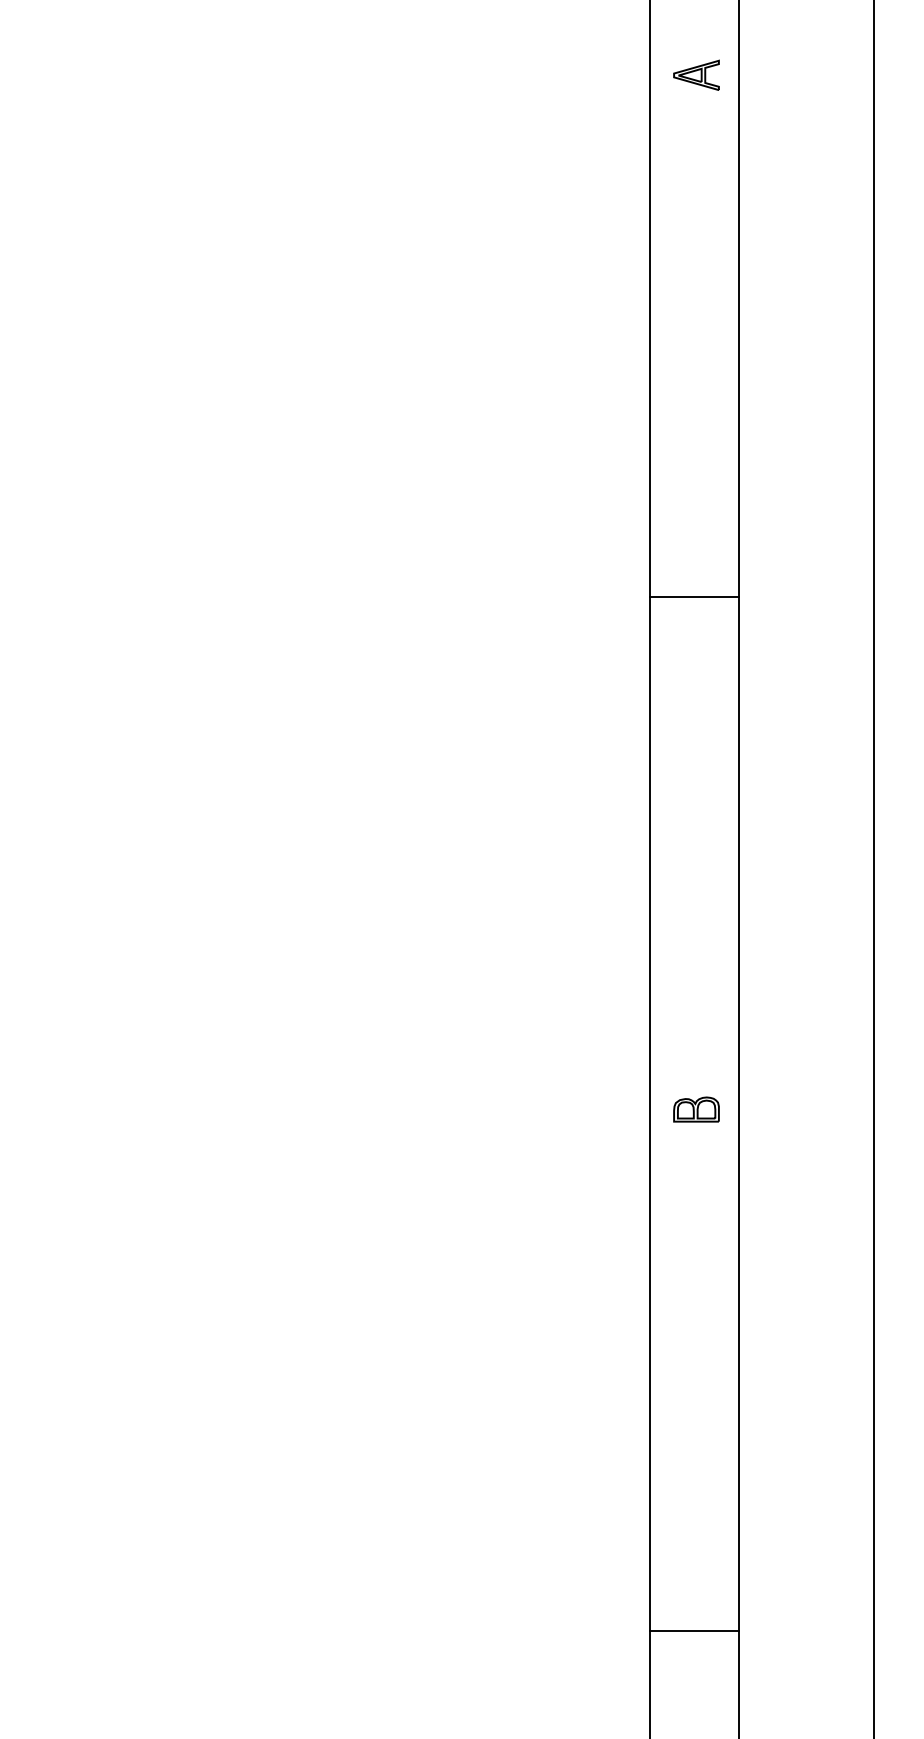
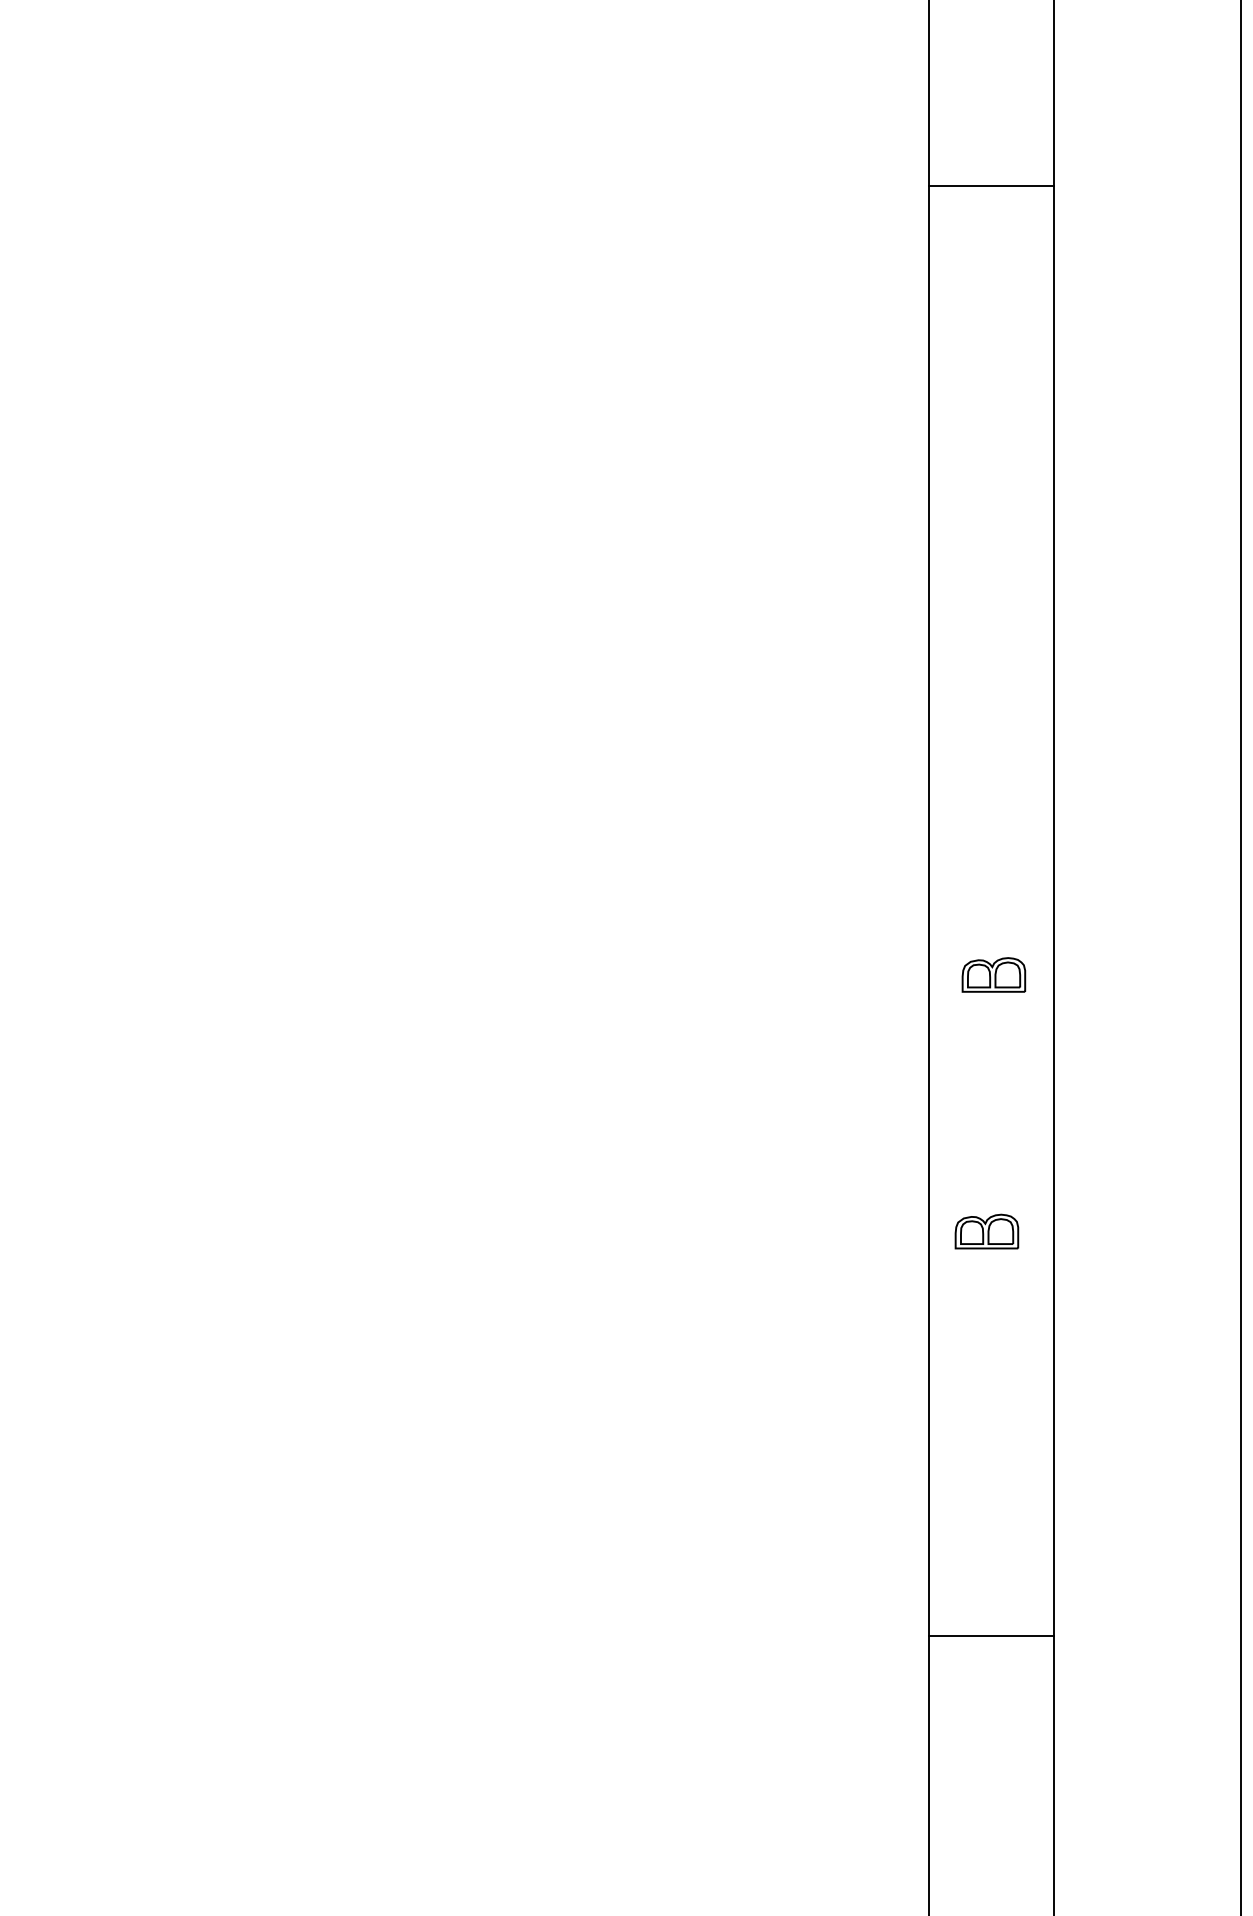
line: (694, 596) -> (991, 185), moved
part: (691, 1293) -> (986, 1231), added
line: (694, 1631) -> (991, 1635), moved

